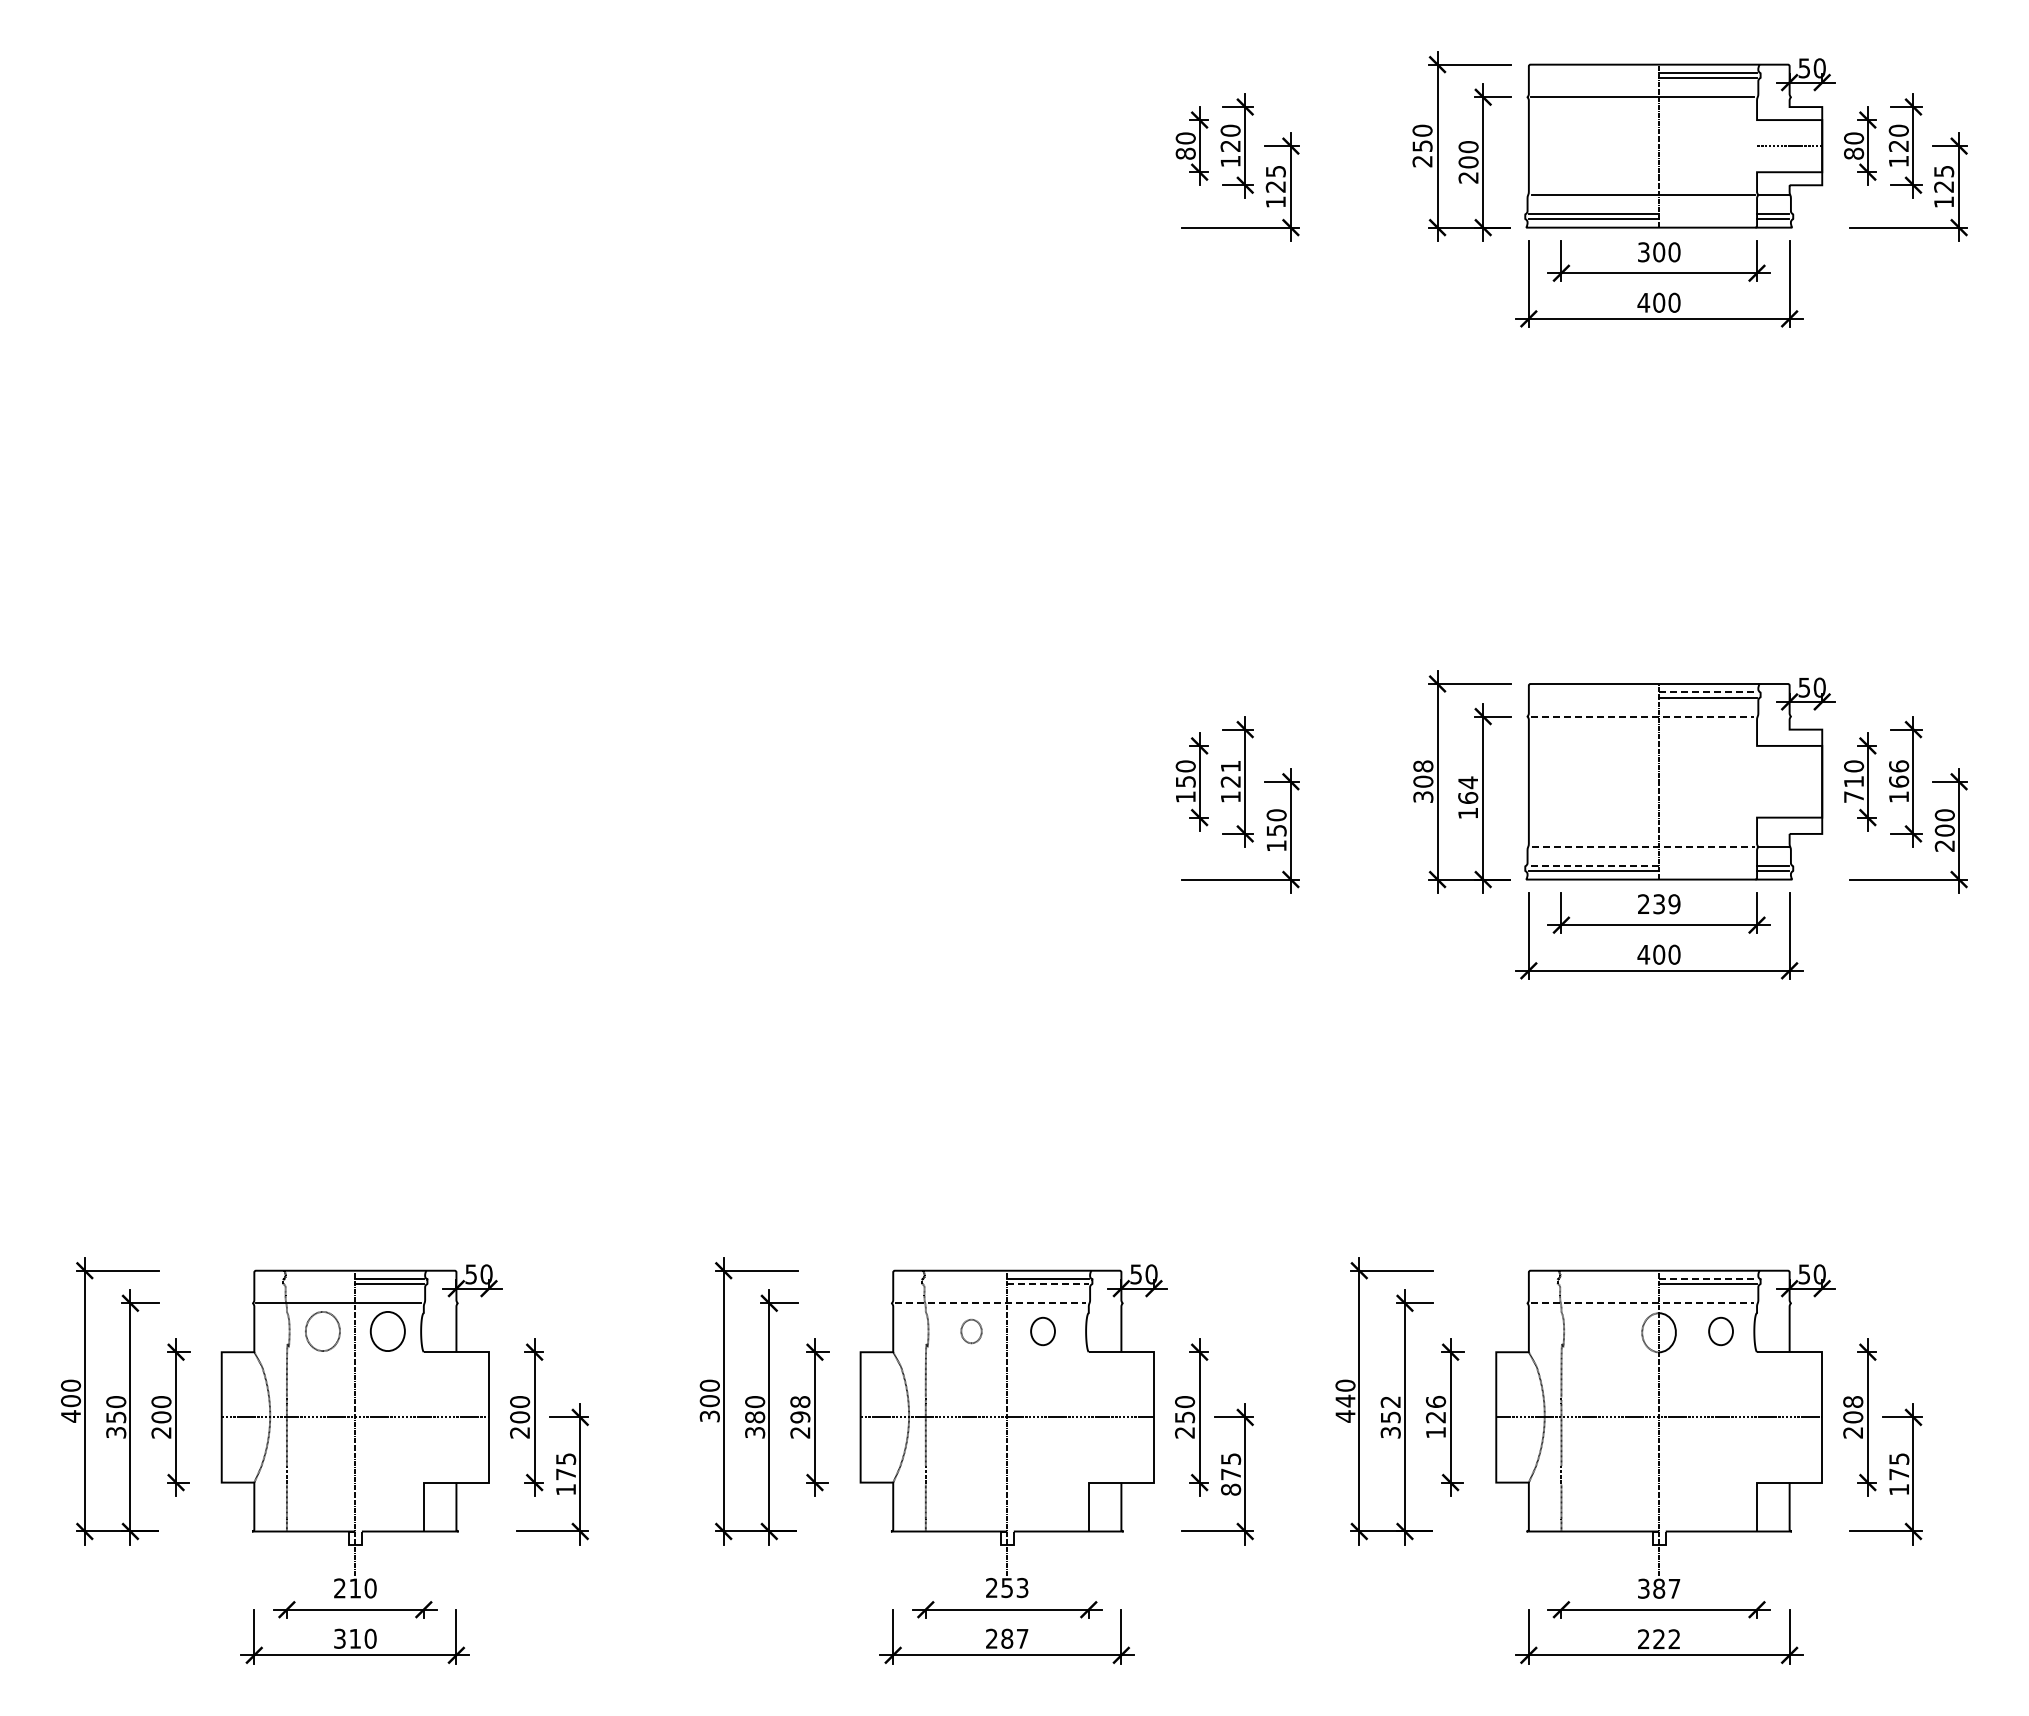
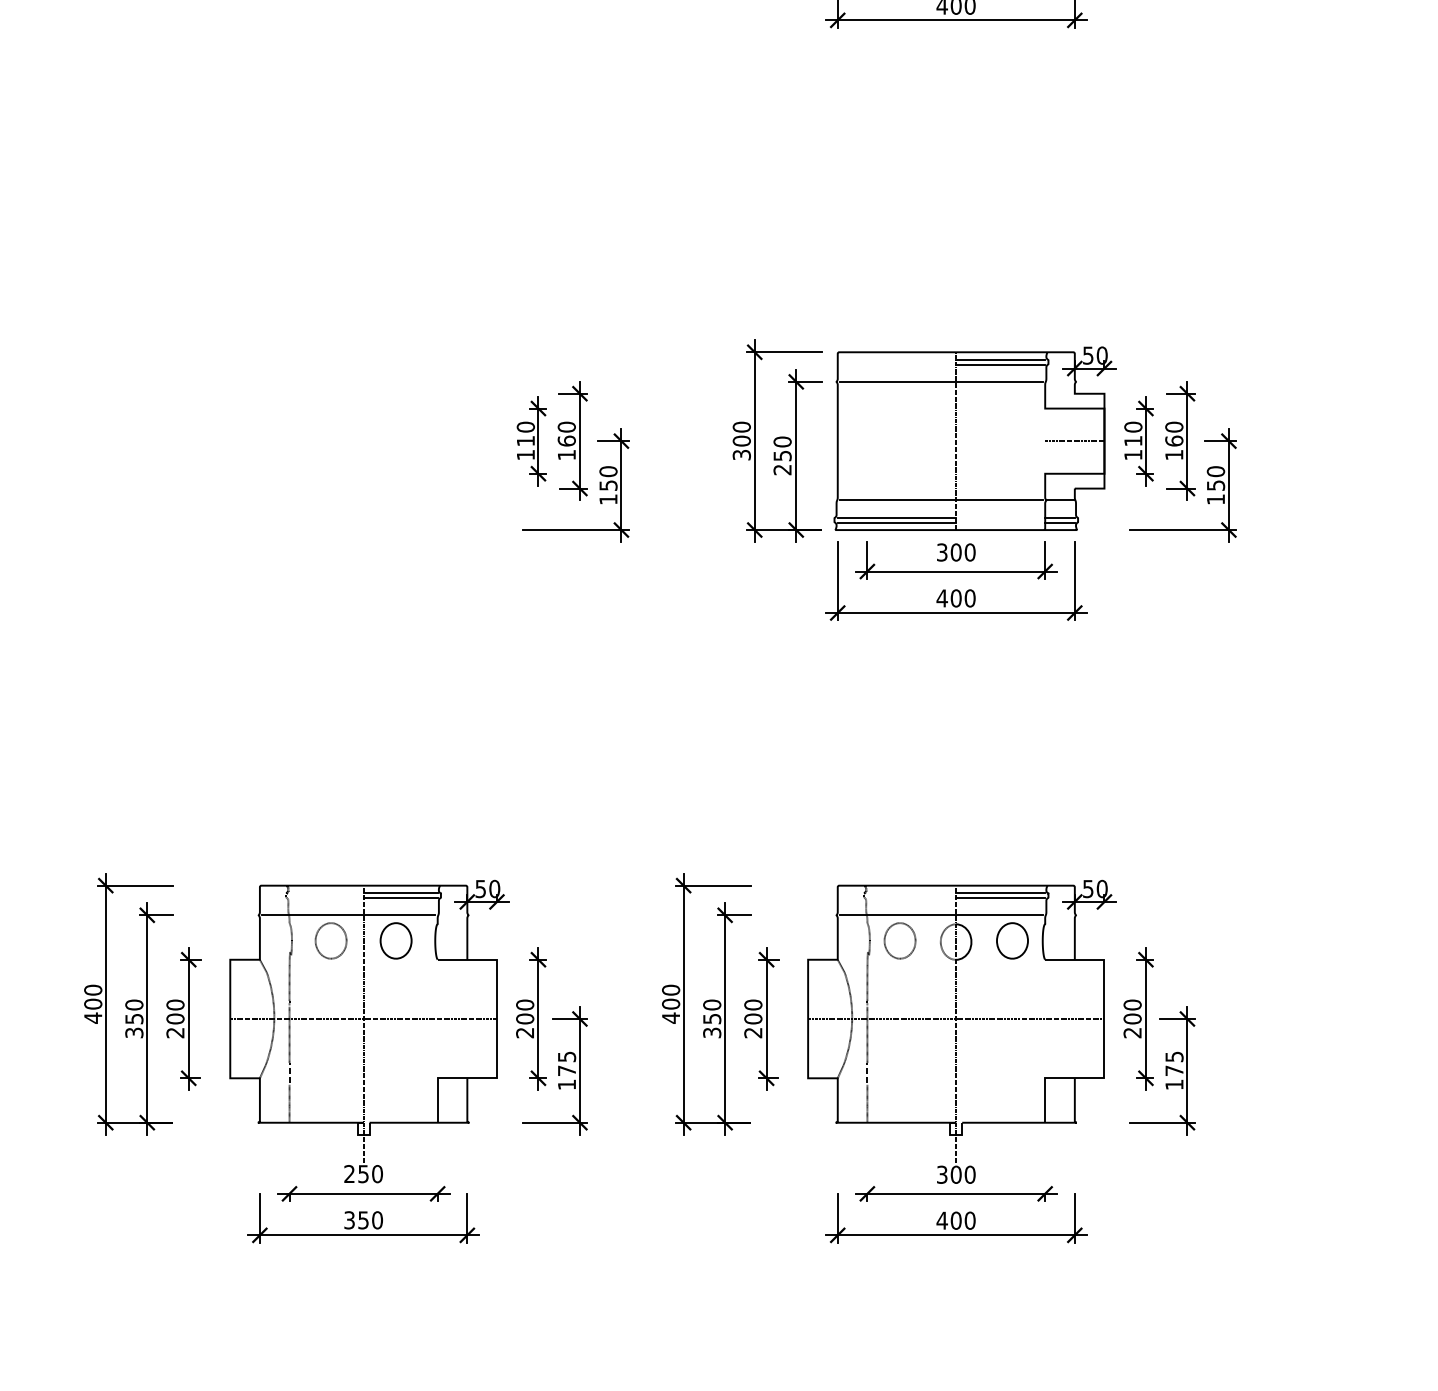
line: (1708, 692) -> (1001, 360), dashed -> solid
line: (1642, 716) -> (941, 381), dashed -> solid
text: (1423, 766) -> (741, 427), 308 -> 300
text: (1898, 766) -> (1173, 427), 166 -> 160
text: (1230, 773) -> (566, 433), 121 -> 160
text: (1185, 781) -> (525, 440), 150 -> 110
line: (1789, 781) -> (1074, 440), added
text: (1853, 796) -> (1132, 454), 710 -> 110
text: (1468, 797) -> (782, 455), 164 -> 250
text: (1944, 837) -> (1215, 491), 200 -> 150
line: (1643, 846) -> (941, 500), dashed -> solid
line: (1593, 866) -> (896, 518), dashed -> solid
text: (1659, 904) -> (956, 552), 239 -> 300
line: (1708, 1279) -> (1001, 893), dashed -> solid
line: (1047, 1284) -> (400, 898), dashed -> solid
line: (991, 1303) -> (349, 915), dashed -> solid
line: (1642, 1303) -> (941, 915), dashed -> solid
part: (971, 1331) -> (331, 940), size x1.67
part: (1042, 1331) -> (395, 940), size x1.43
part: (1597, 1331) -> (900, 940), added
part: (1720, 1331) -> (1011, 940), size x1.43
text: (1345, 1400) -> (671, 1003), 440 -> 400
text: (1390, 1402) -> (711, 1005), 352 -> 350
text: (1852, 1402) -> (1131, 1005), 208 -> 200
text: (800, 1409) -> (175, 1011), 298 -> 200
text: (709, 1416) -> (92, 1018), 300 -> 400
text: (1435, 1416) -> (752, 1018), 126 -> 200
text: (755, 1417) -> (134, 1019), 380 -> 350
text: (1185, 1417) -> (525, 1019), 250 -> 200
text: (1231, 1489) -> (567, 1084), 875 -> 175
text: (1022, 1588) -> (377, 1174), 253 -> 250
text: (1666, 1588) -> (962, 1174), 387 -> 300
text: (1007, 1638) -> (363, 1220), 287 -> 350
text: (1658, 1639) -> (955, 1220), 222 -> 400

